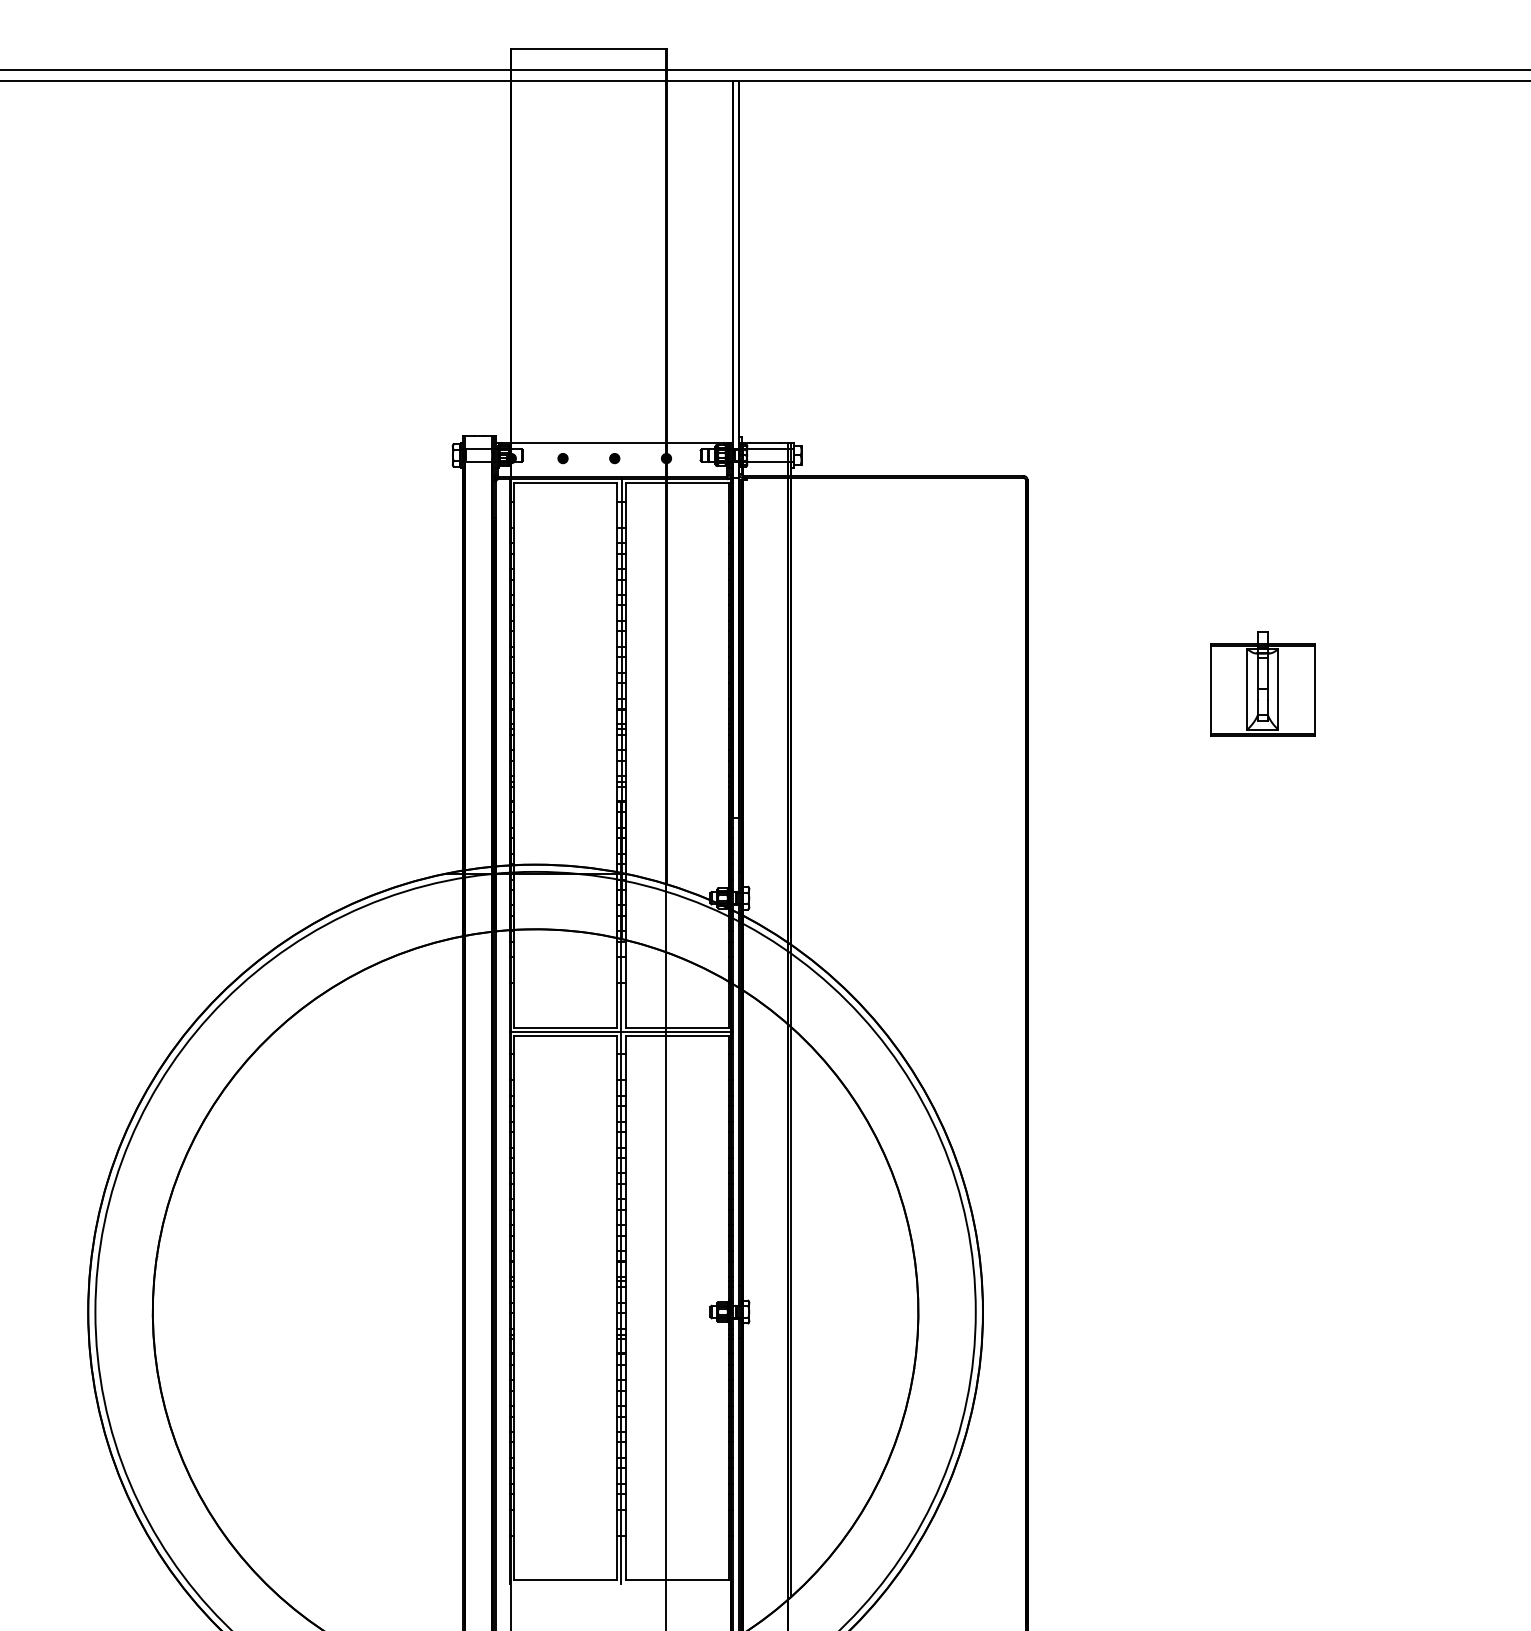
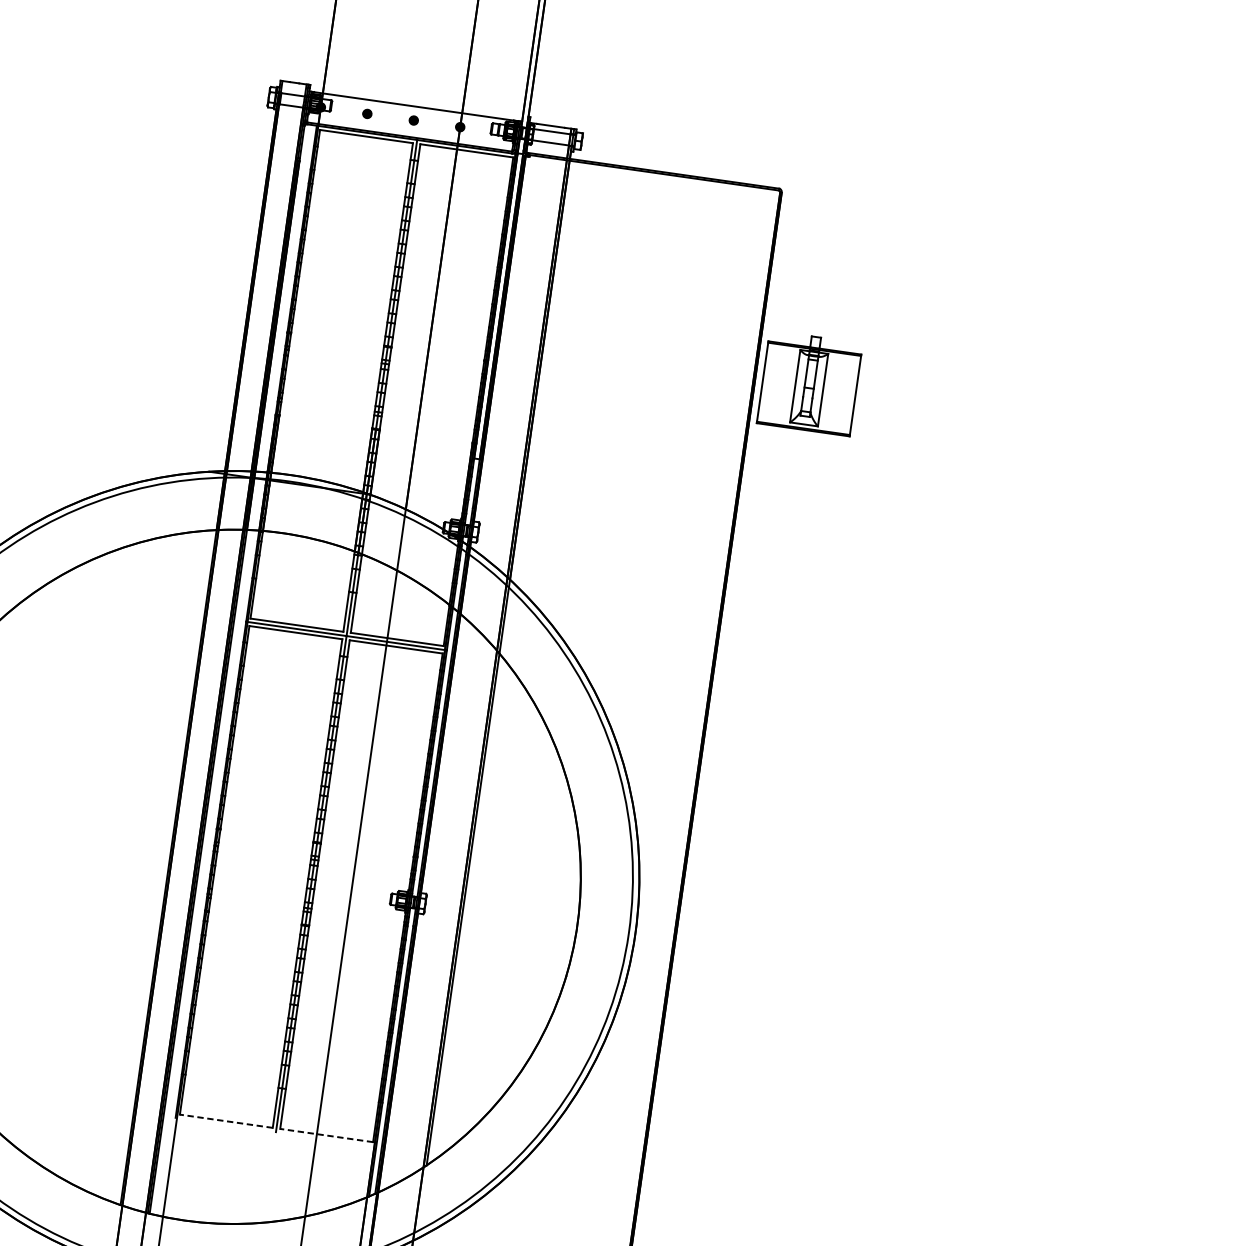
part: (1262, 683) -> (809, 382), moved
line: (565, 1580) -> (226, 1121), solid -> dashed
line: (677, 1580) -> (326, 1136), solid -> dashed

